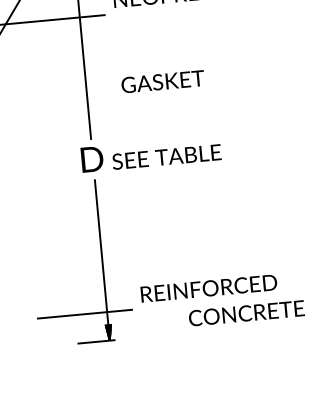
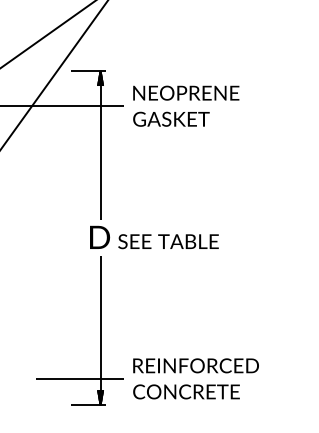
text: (162, 80) -> (171, 118), moved
text: (246, 312) -> (186, 391), moved

